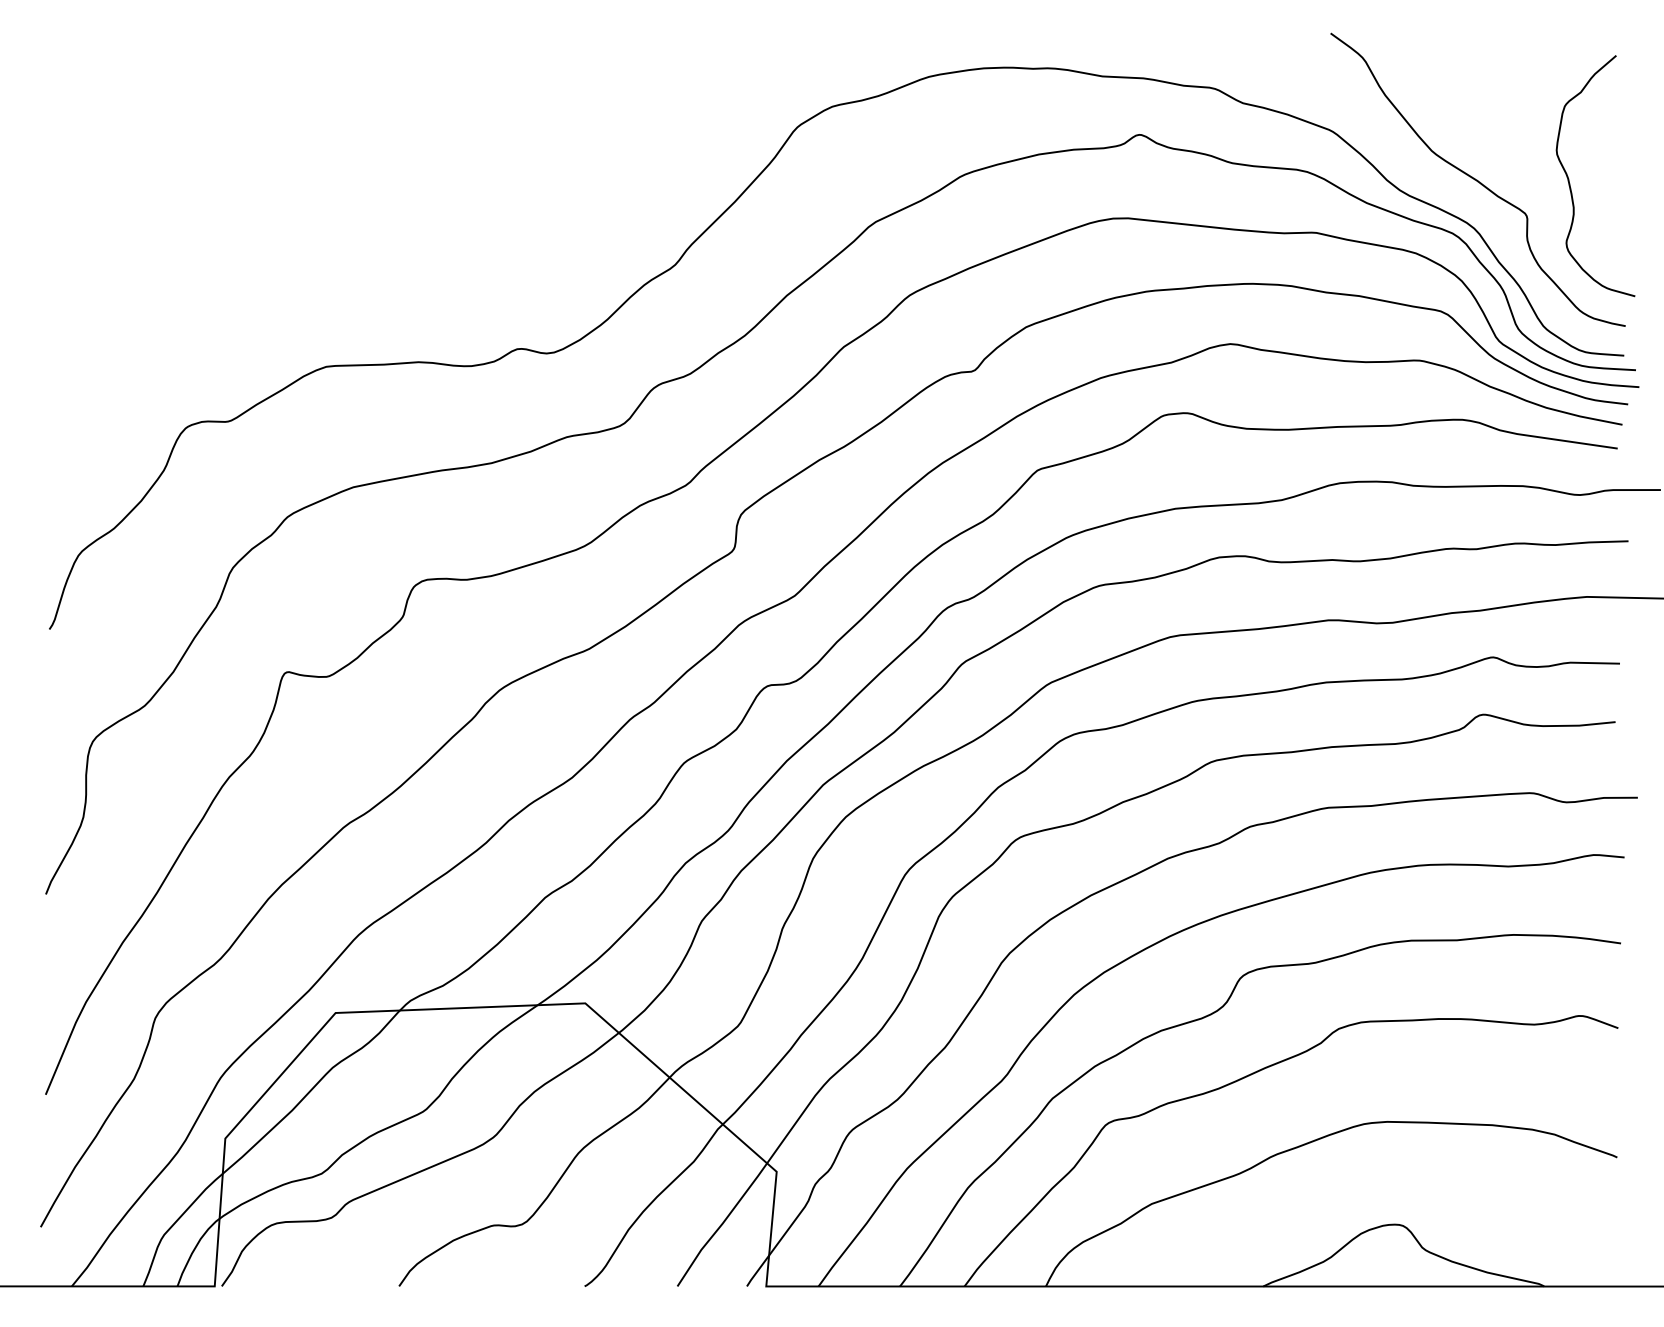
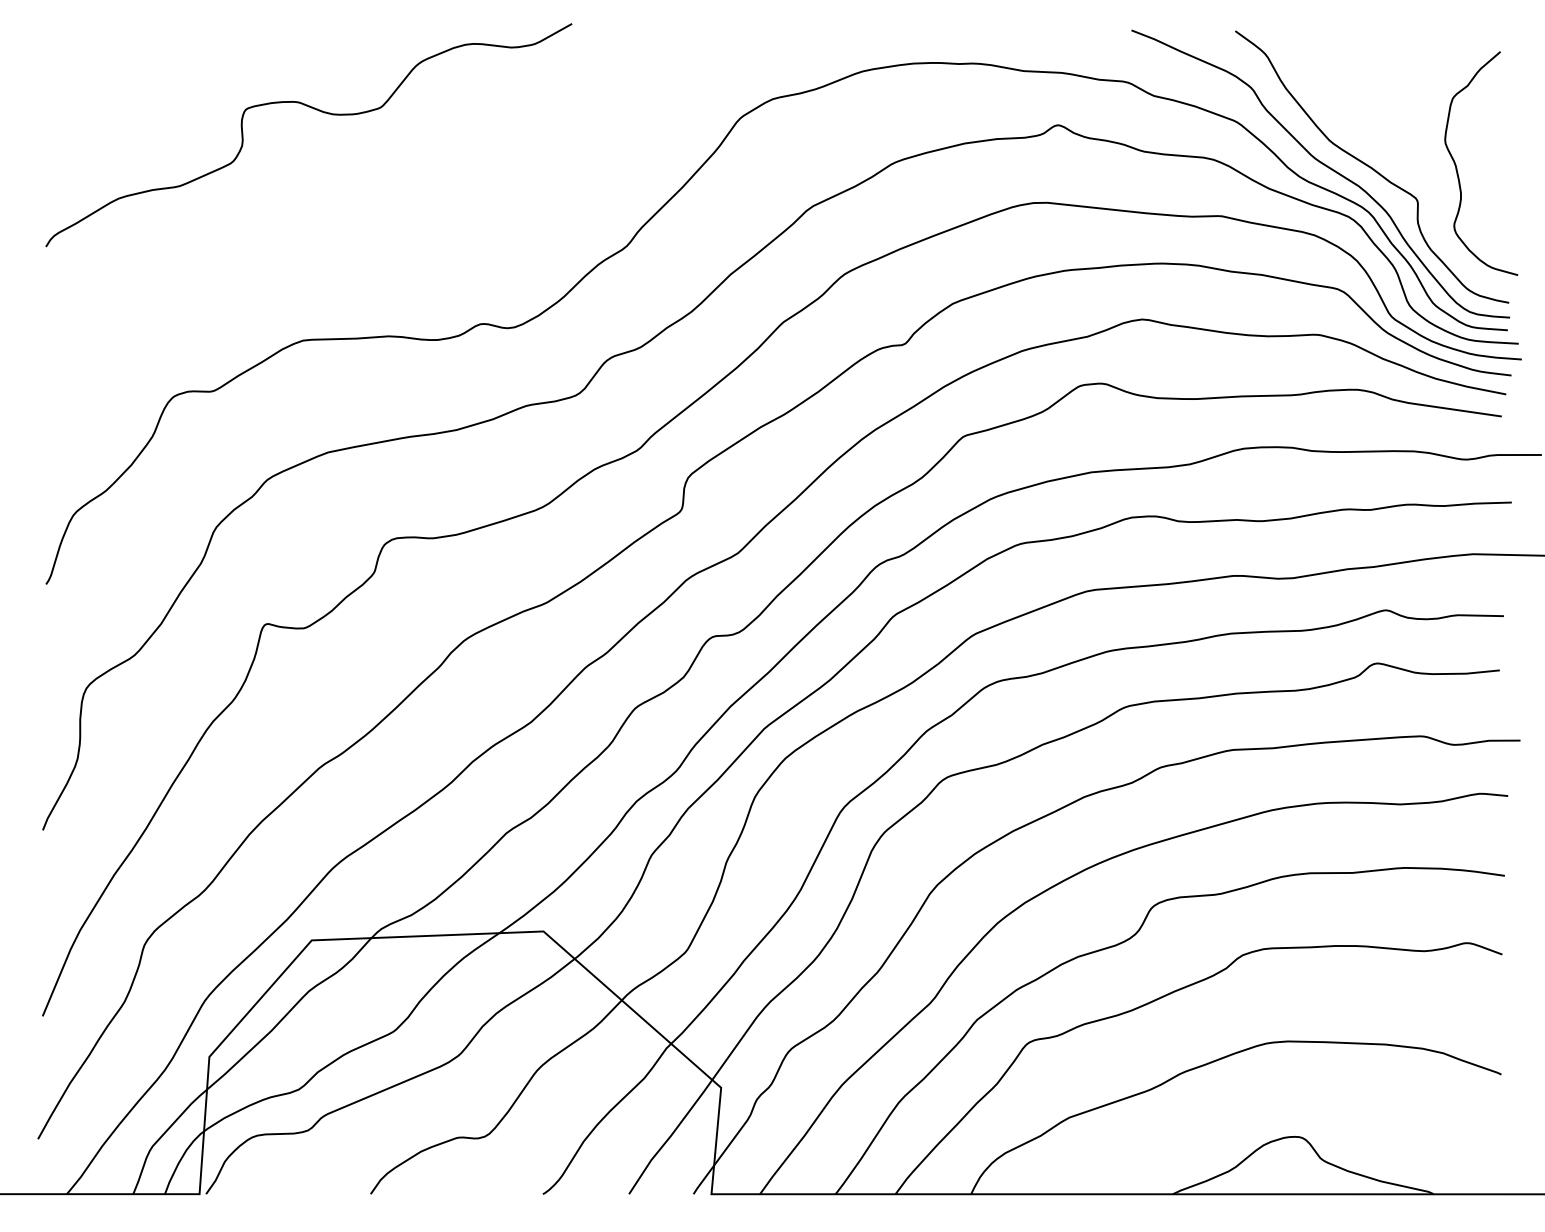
curve: (344, 120) -> (320, 111), added
curve: (1426, 178) -> (1324, 165), added

